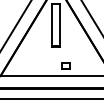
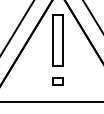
part: (65, 65) -> (57, 80), moved

